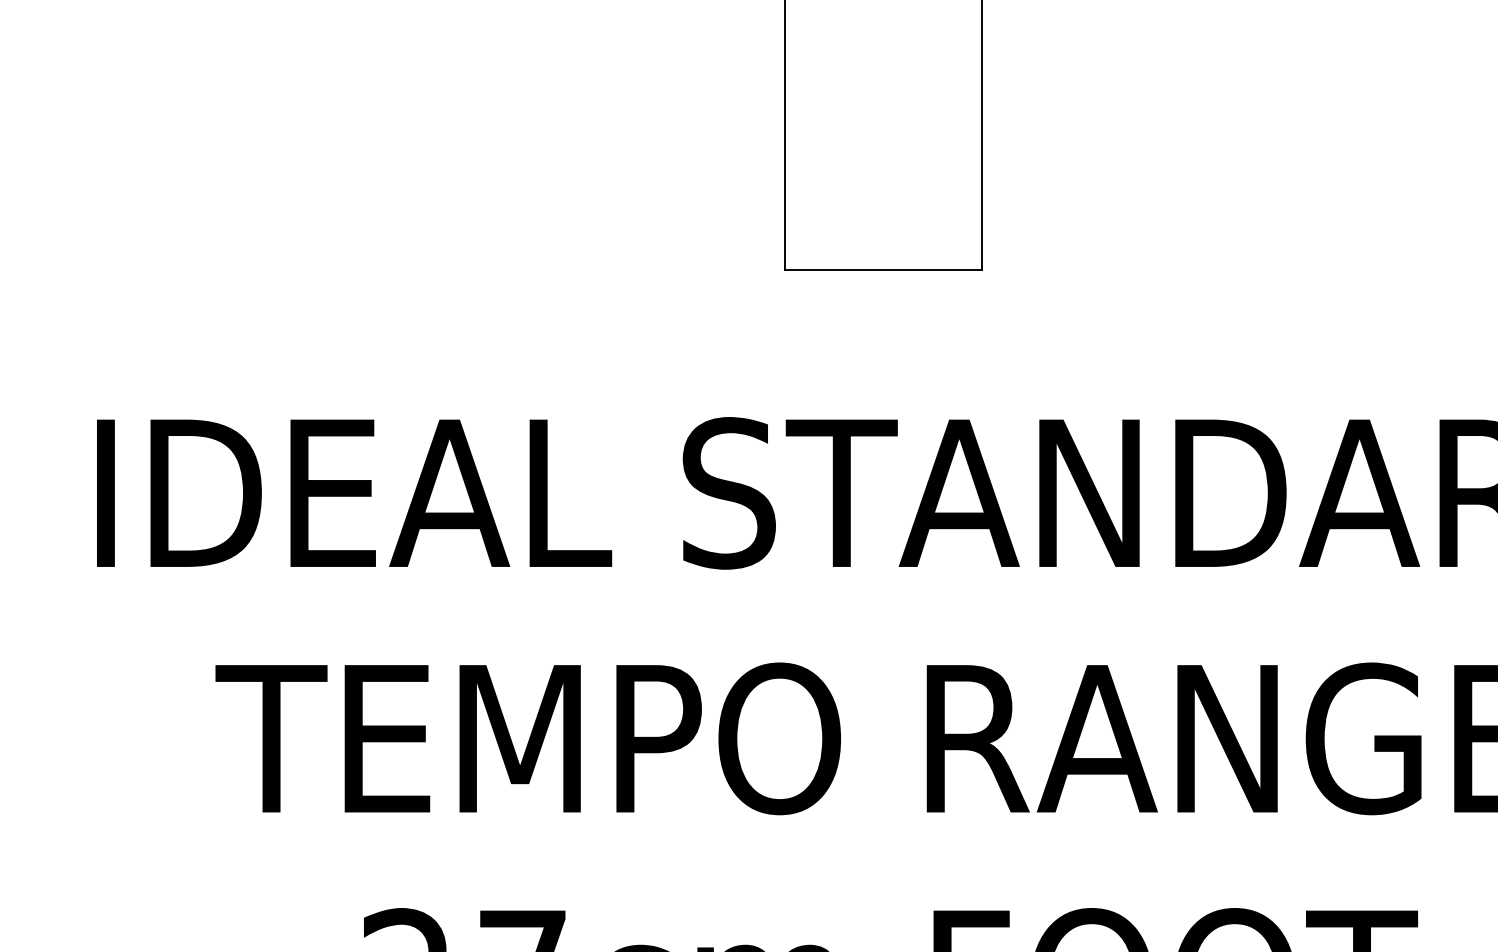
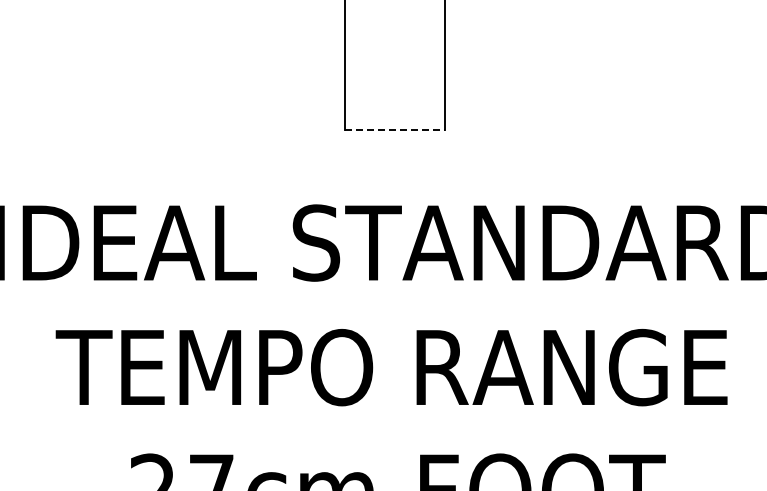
line: (883, 269) -> (394, 129), solid -> dashed

